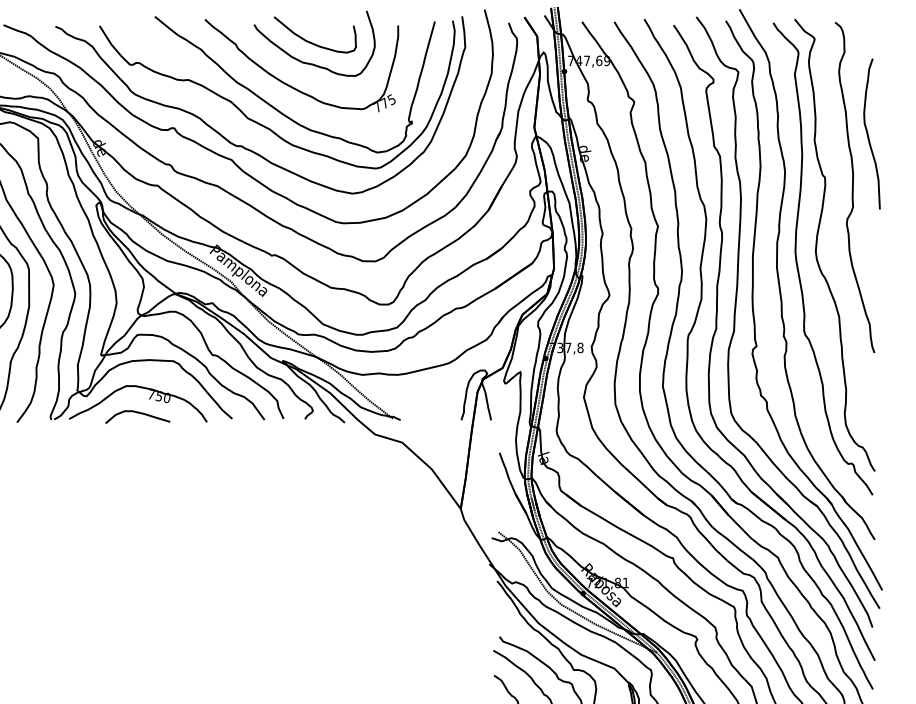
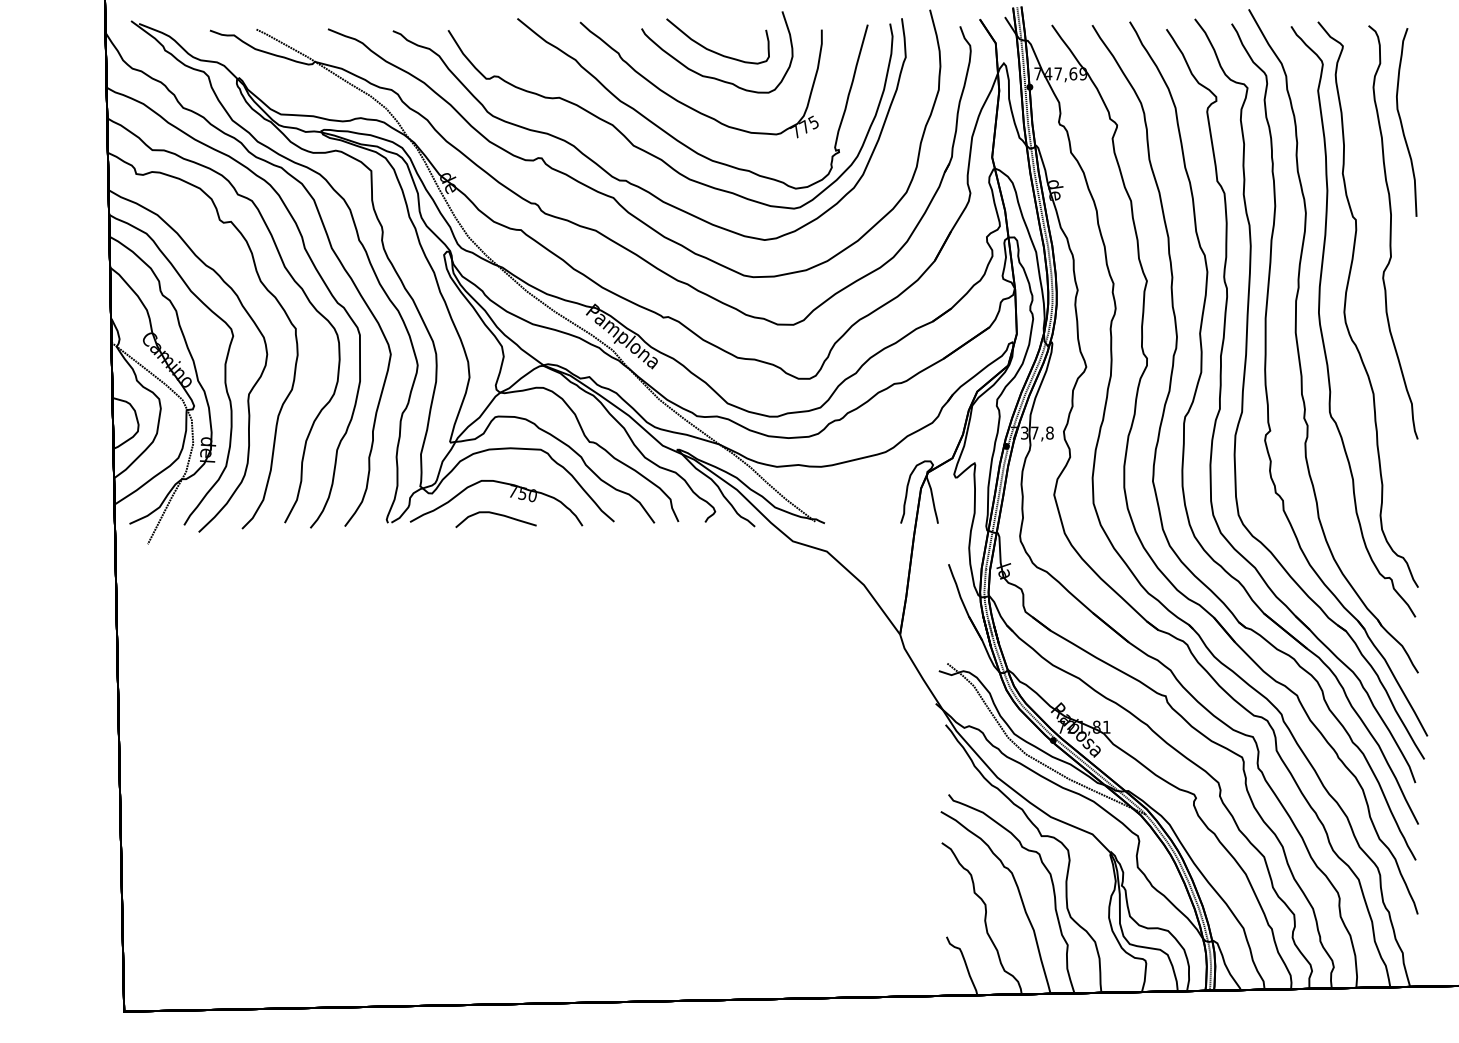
part: (871, 134) -> (1406, 122), moved

